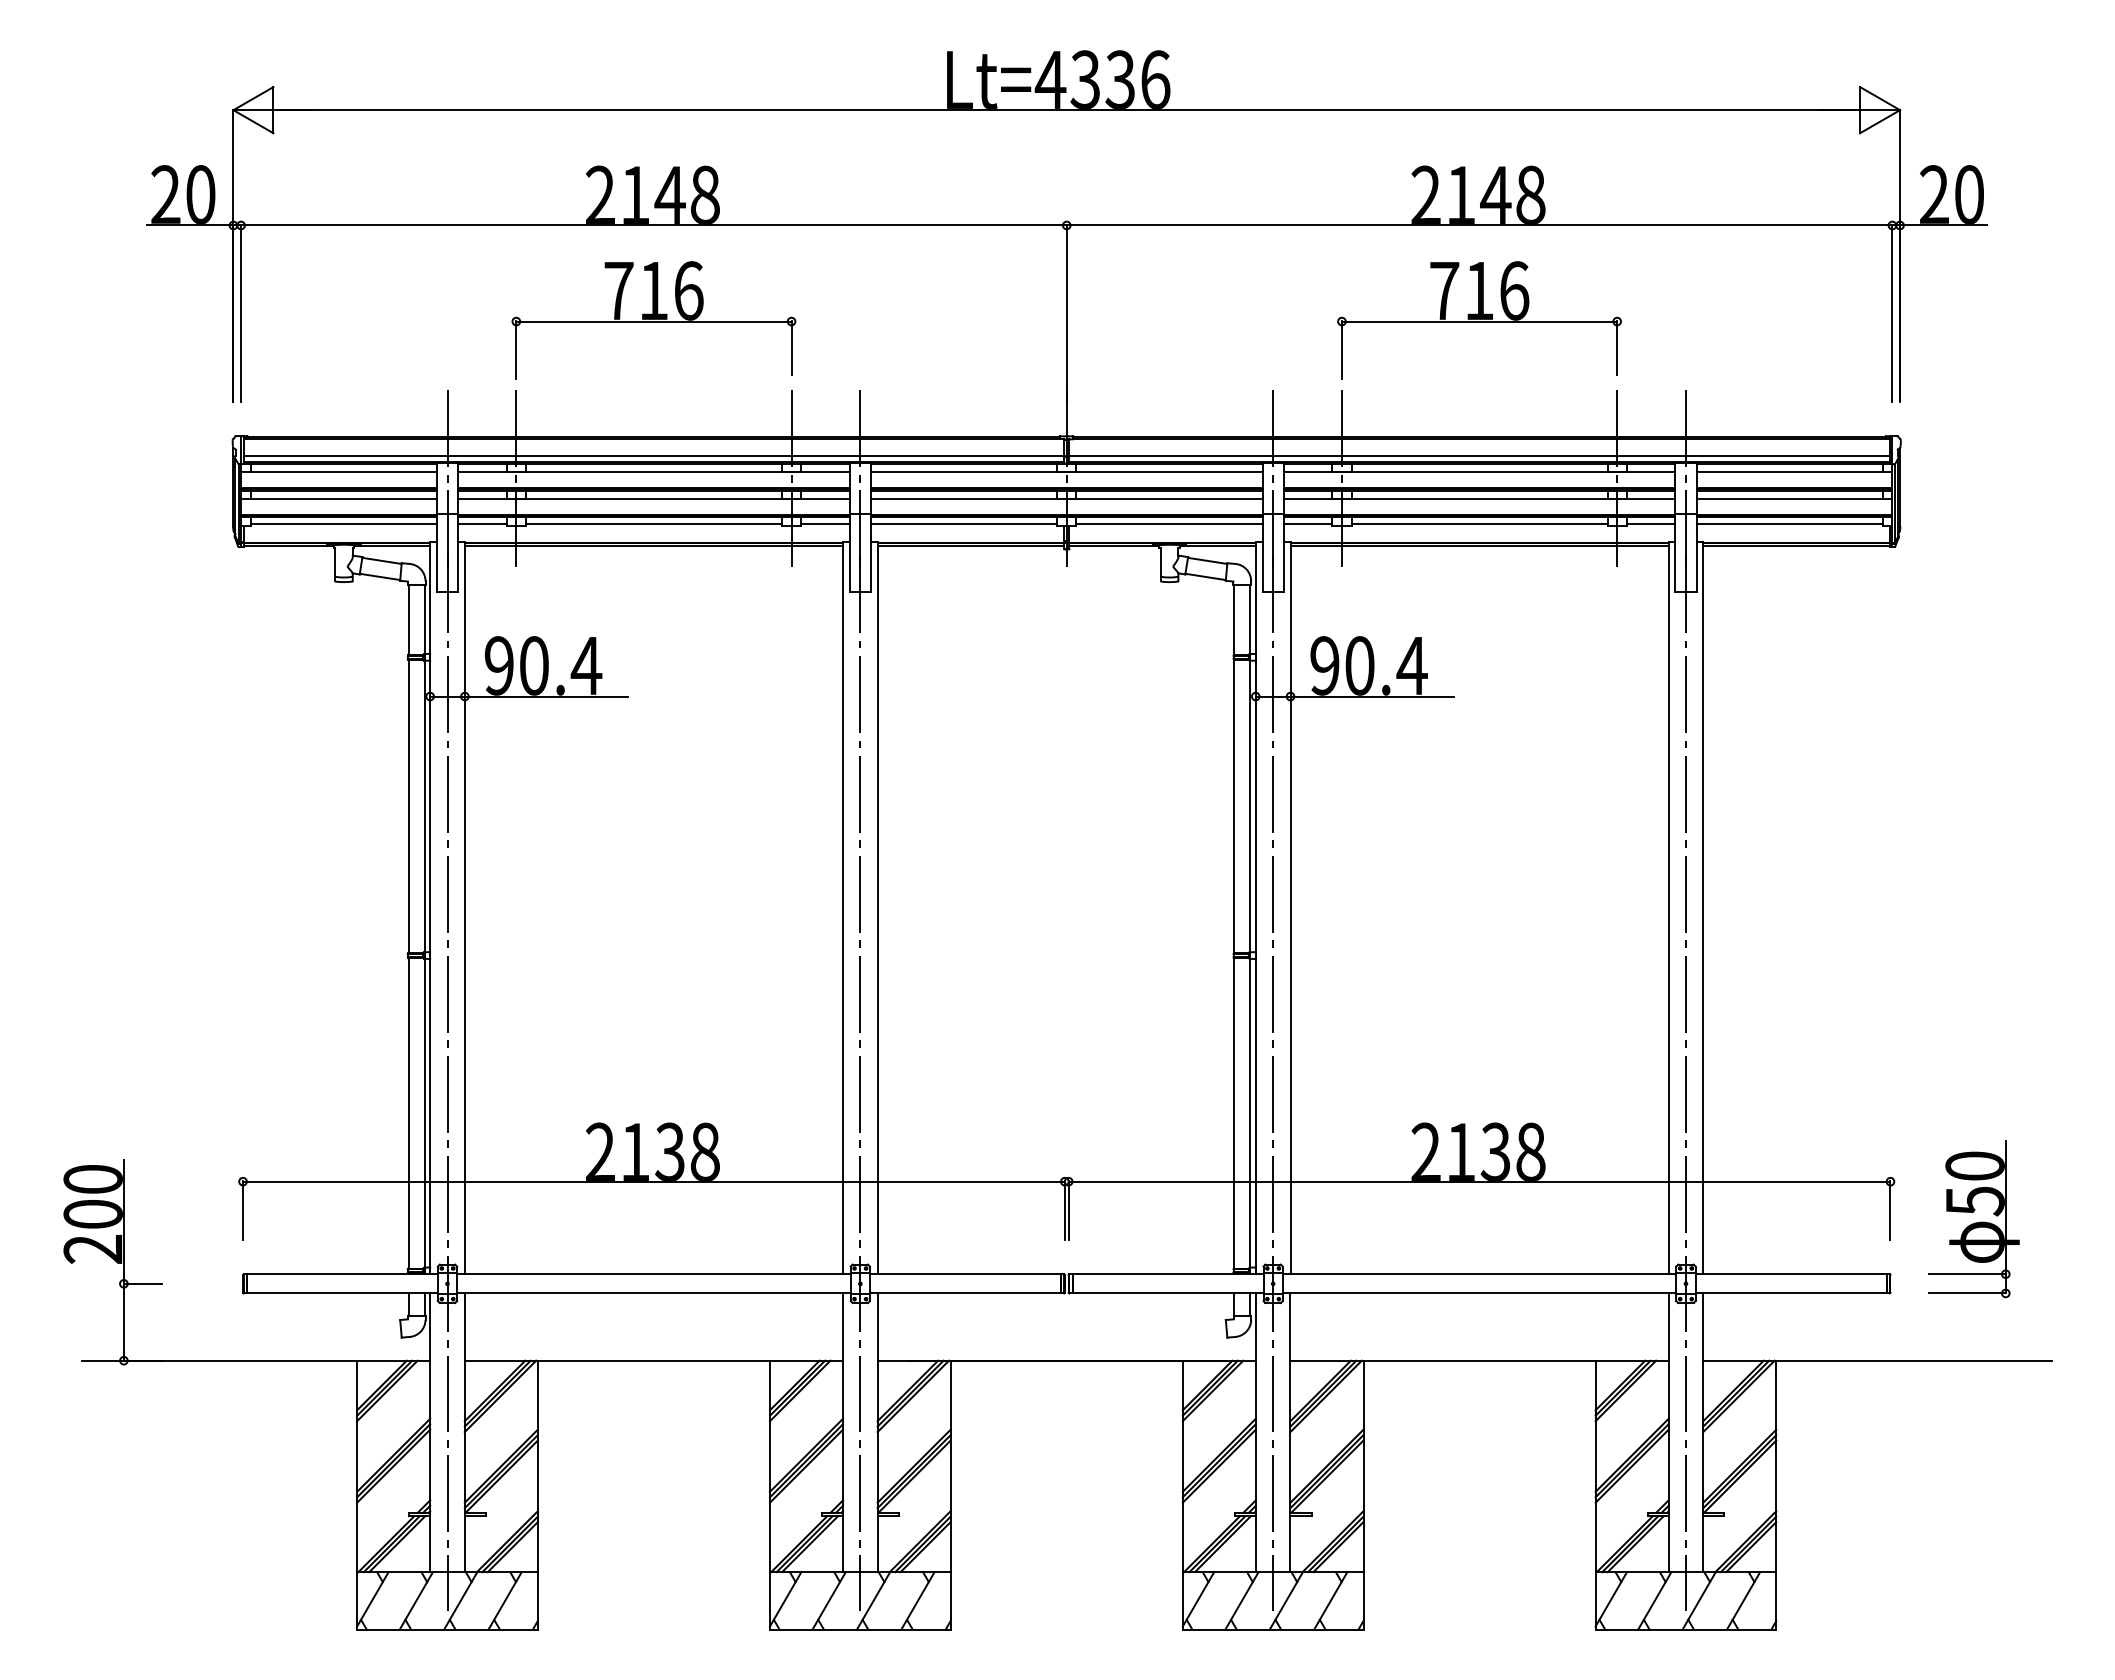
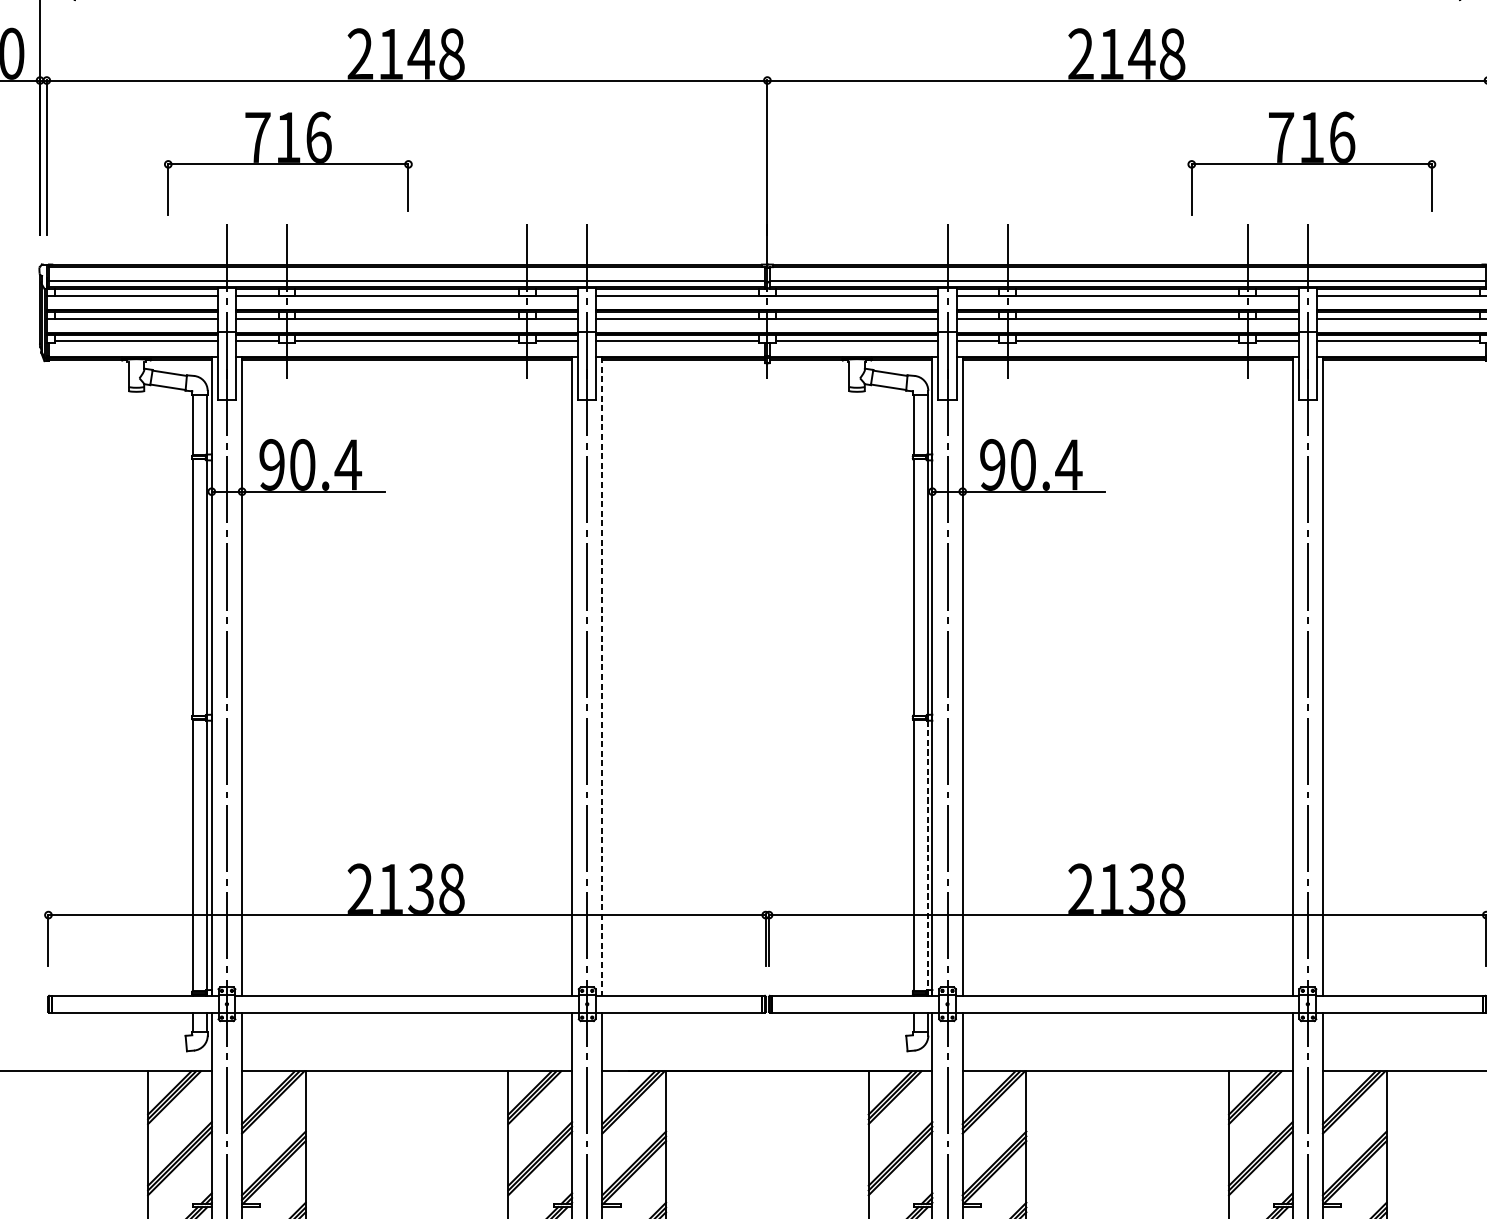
part: (653, 320) -> (288, 163), moved
part: (1479, 320) -> (1311, 163), moved
line: (877, 908) -> (602, 676), solid -> dashed
line: (1250, 1113) -> (927, 855), solid -> dashed

